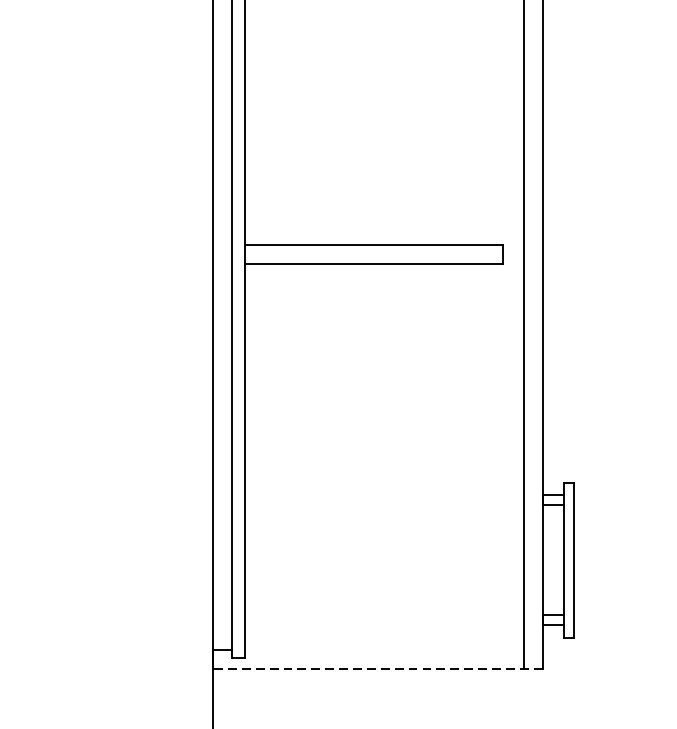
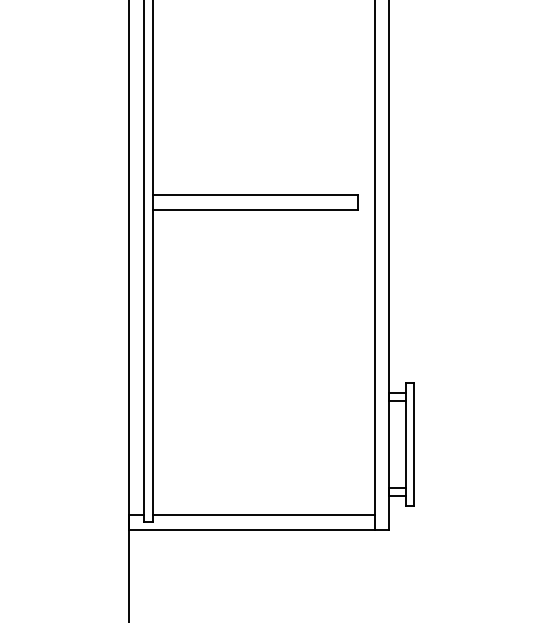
line: (383, 650) -> (263, 515), added
line: (377, 669) -> (258, 530), dashed -> solid

